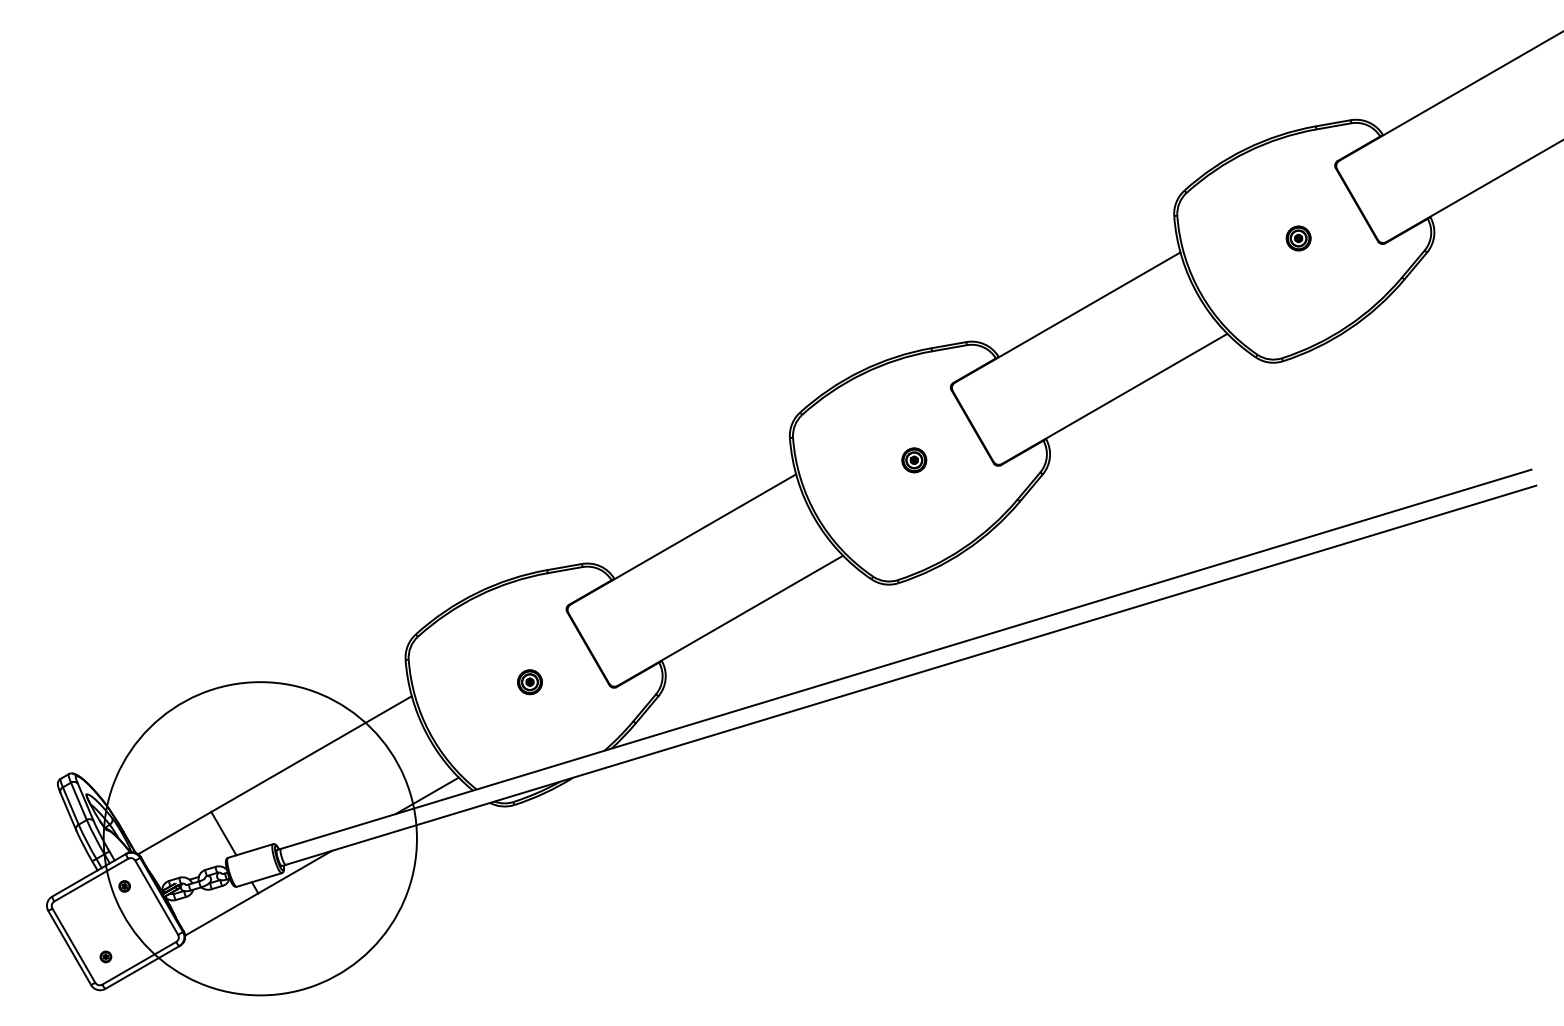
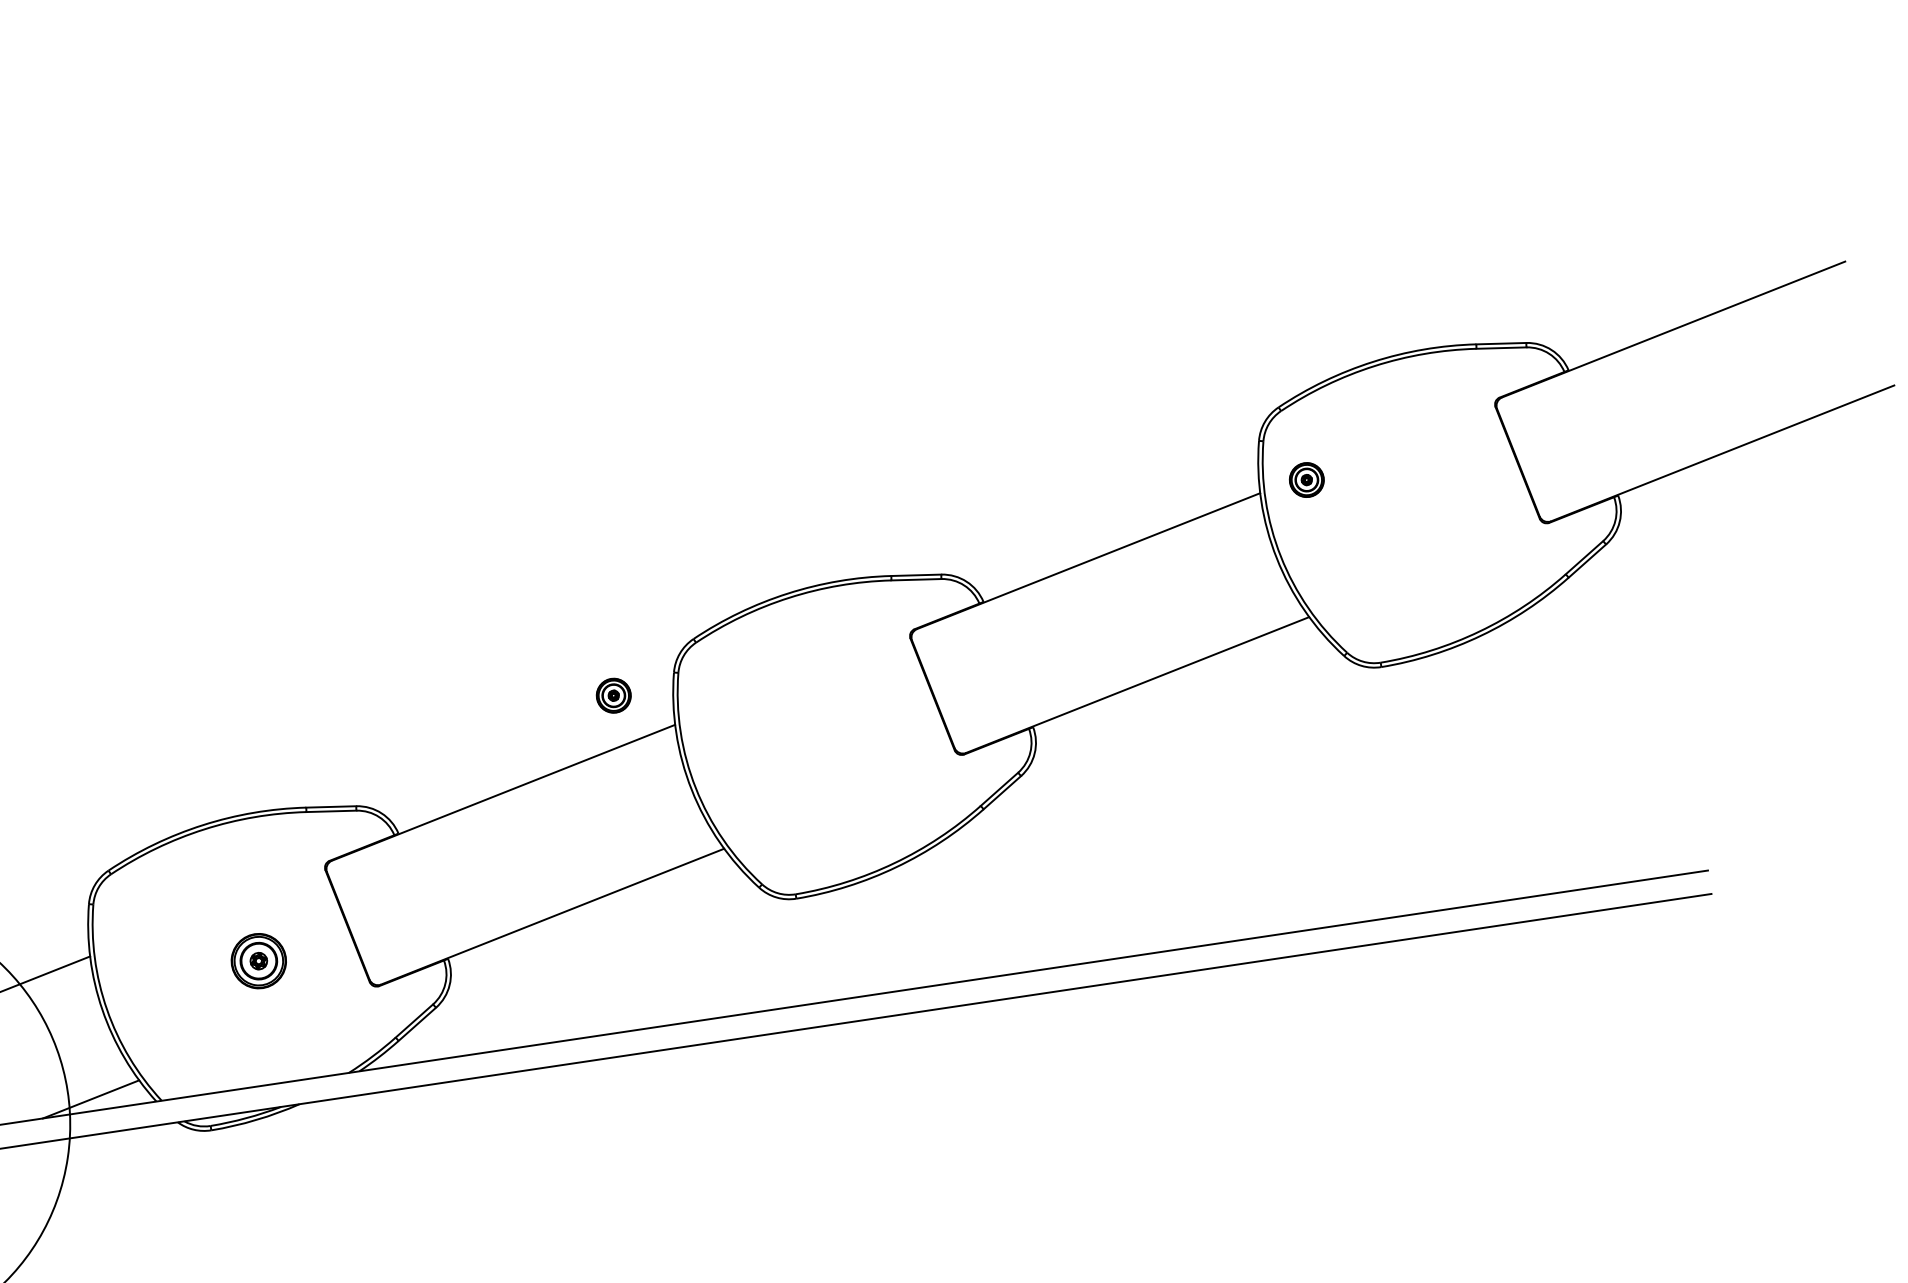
part: (1298, 238) -> (1306, 480), moved
part: (914, 460) -> (614, 695), moved
part: (529, 682) -> (258, 961), size x1.6

